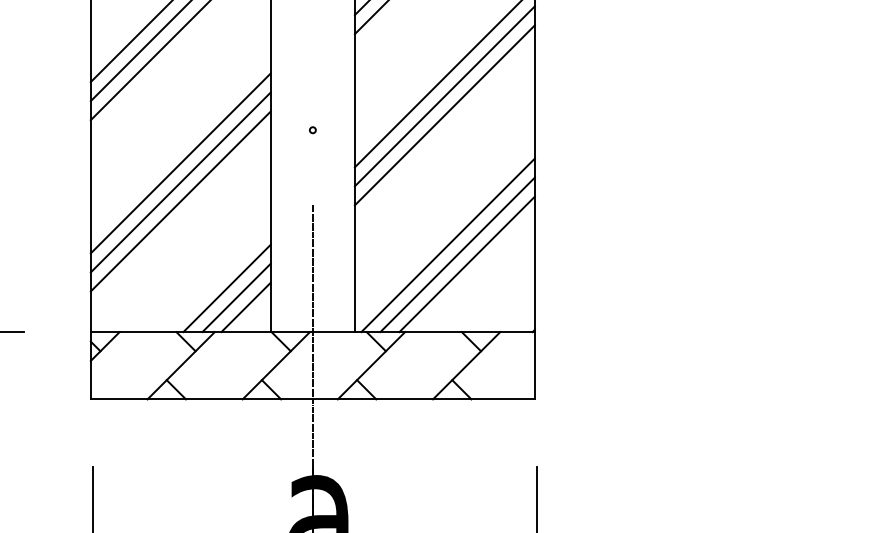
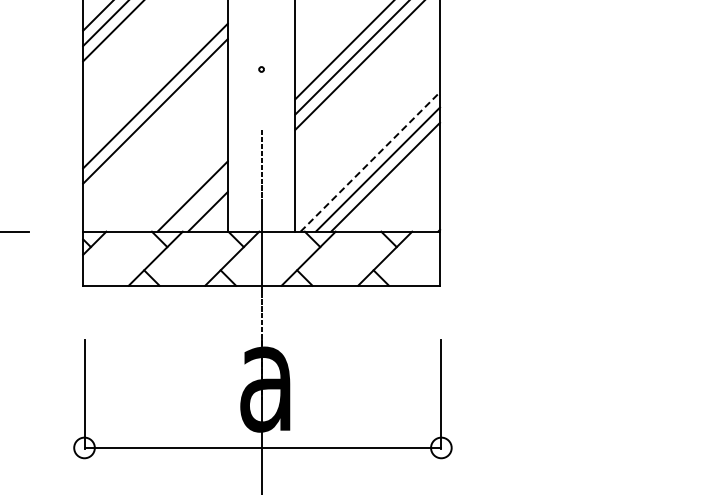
line: (180, 201) -> (155, 126), removed
line: (448, 244) -> (370, 161), solid -> dashed
line: (235, 297) -> (199, 203), removed

